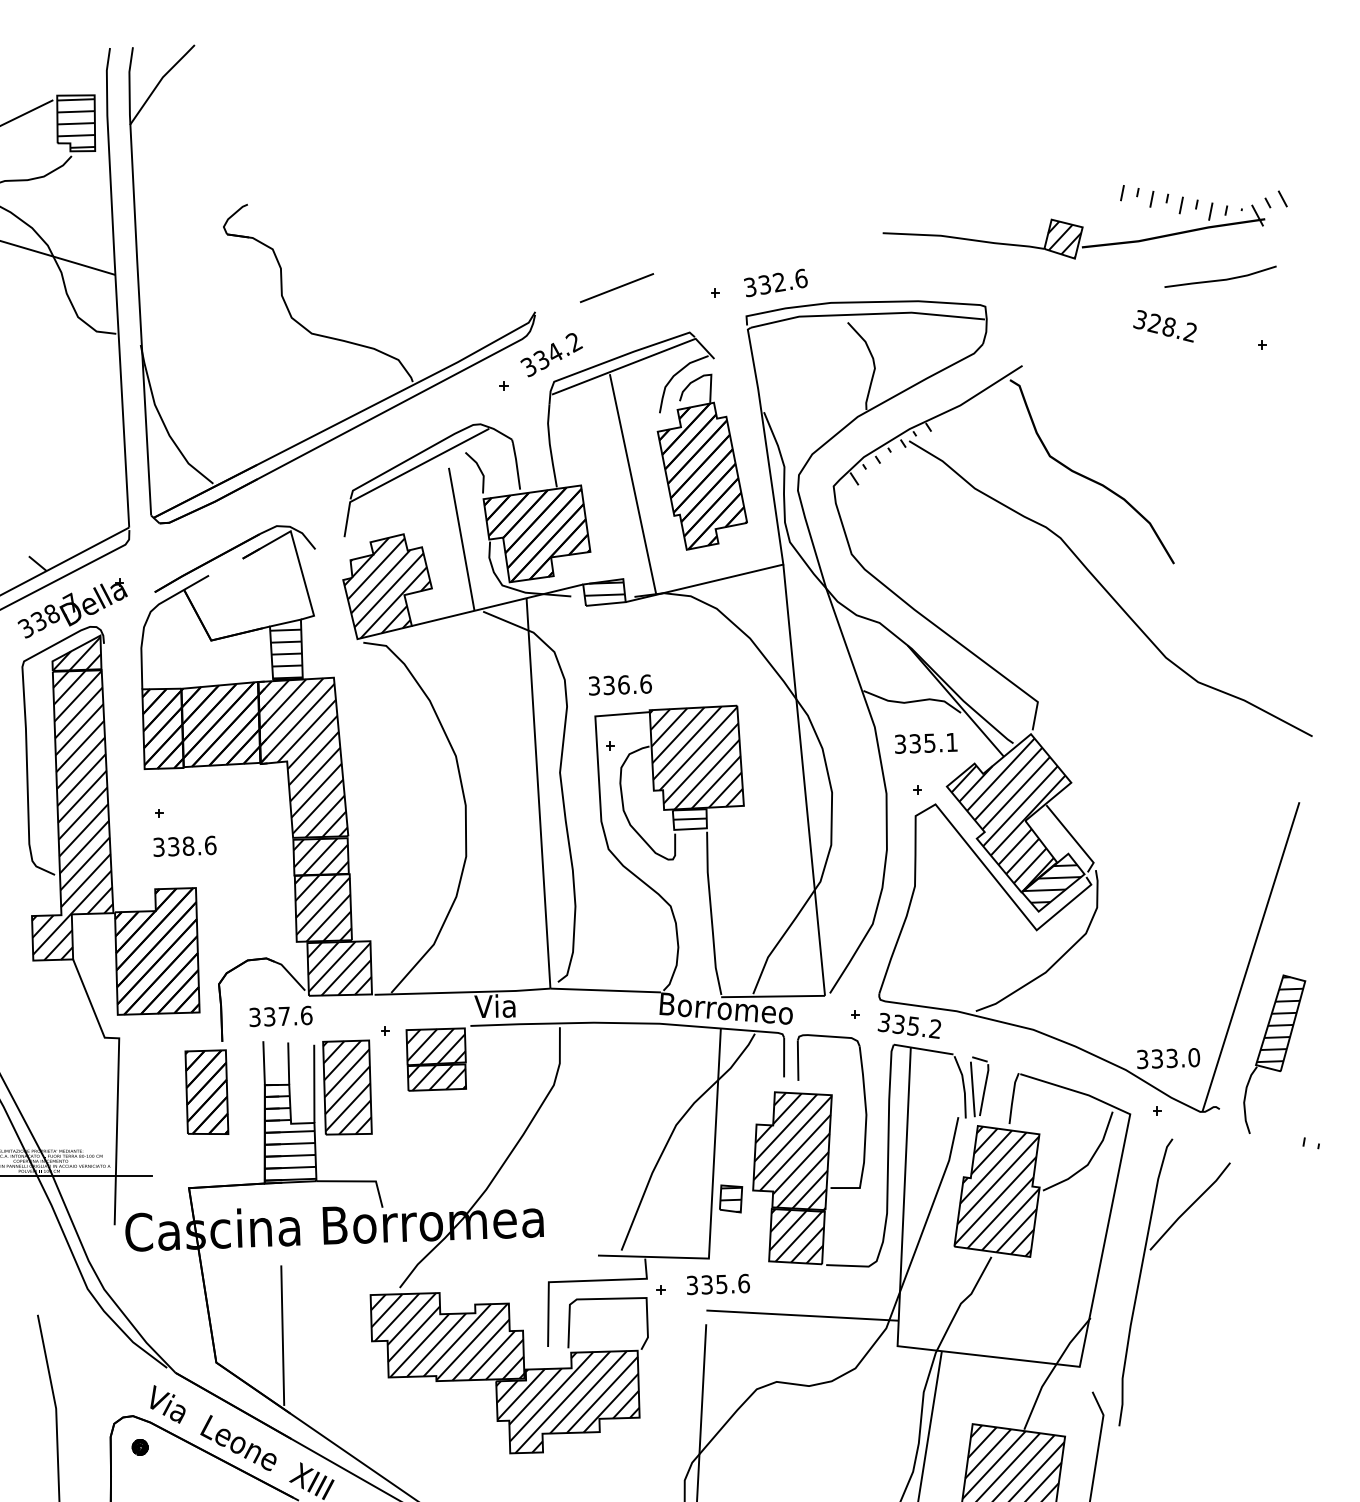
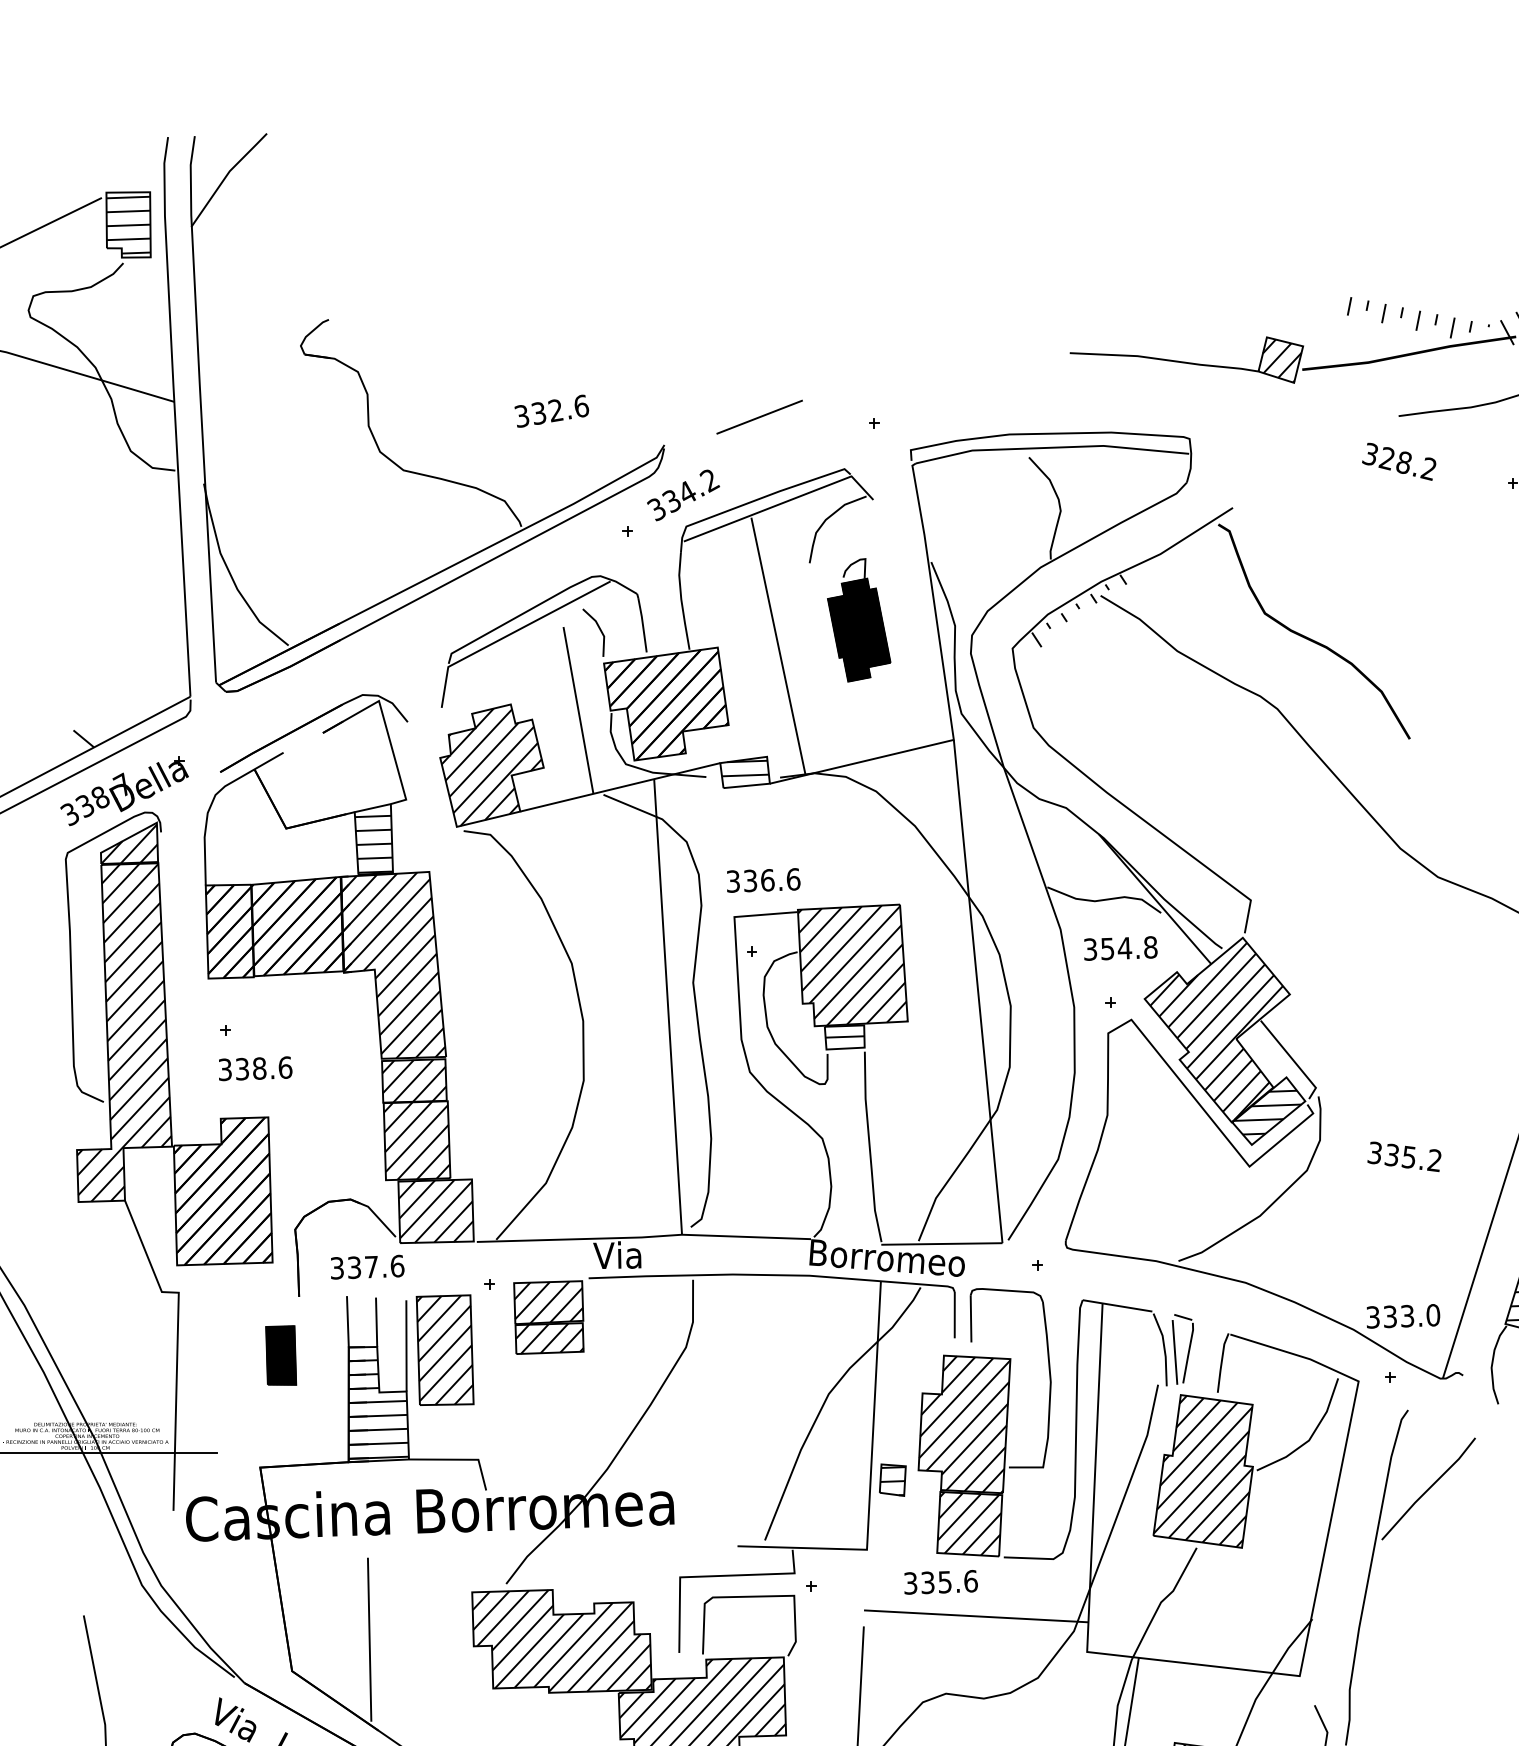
text: (775, 282) -> (551, 410), moved
part: (701, 461) -> (858, 619), size x0.6
text: (933, 742) -> (1129, 947), 335.1 -> 354.8
text: (909, 1025) -> (1404, 1156), moved
part: (206, 1091) -> (280, 1354), size x0.6
text: (718, 1284) -> (941, 1582), moved

